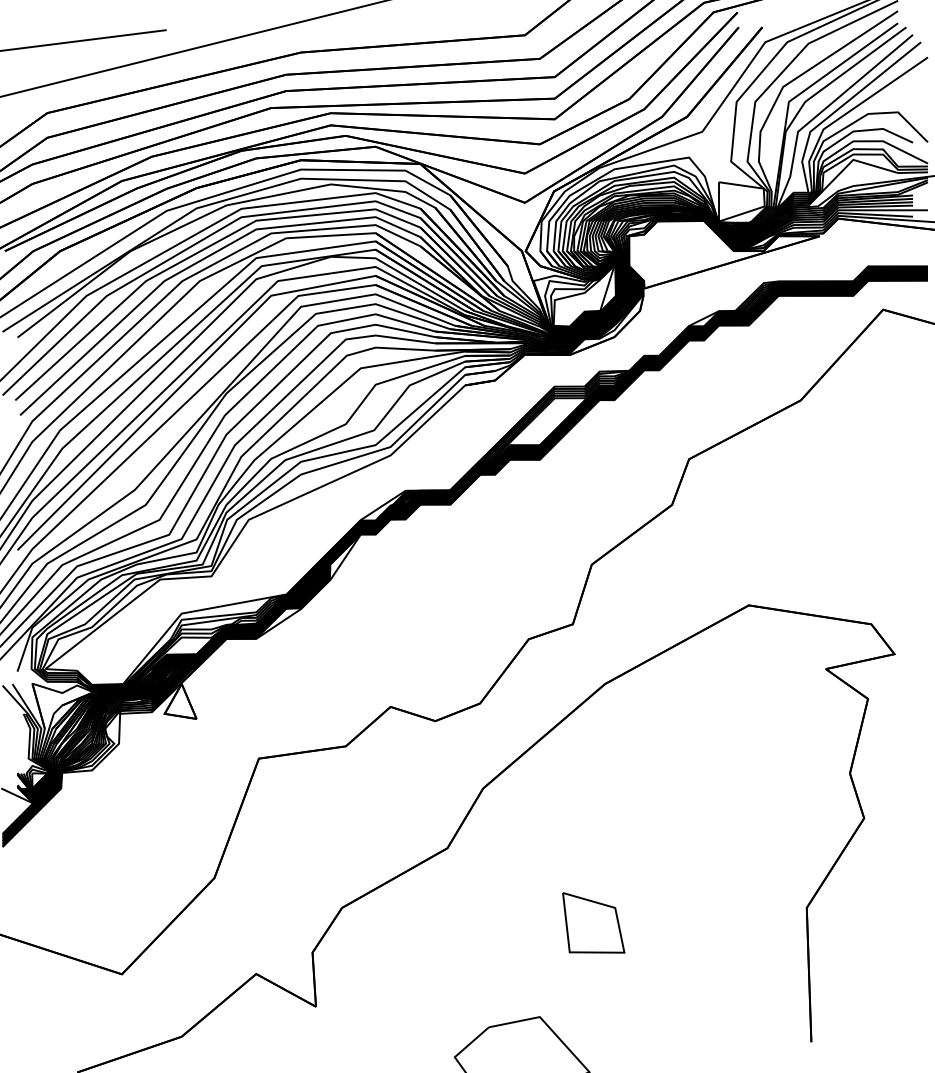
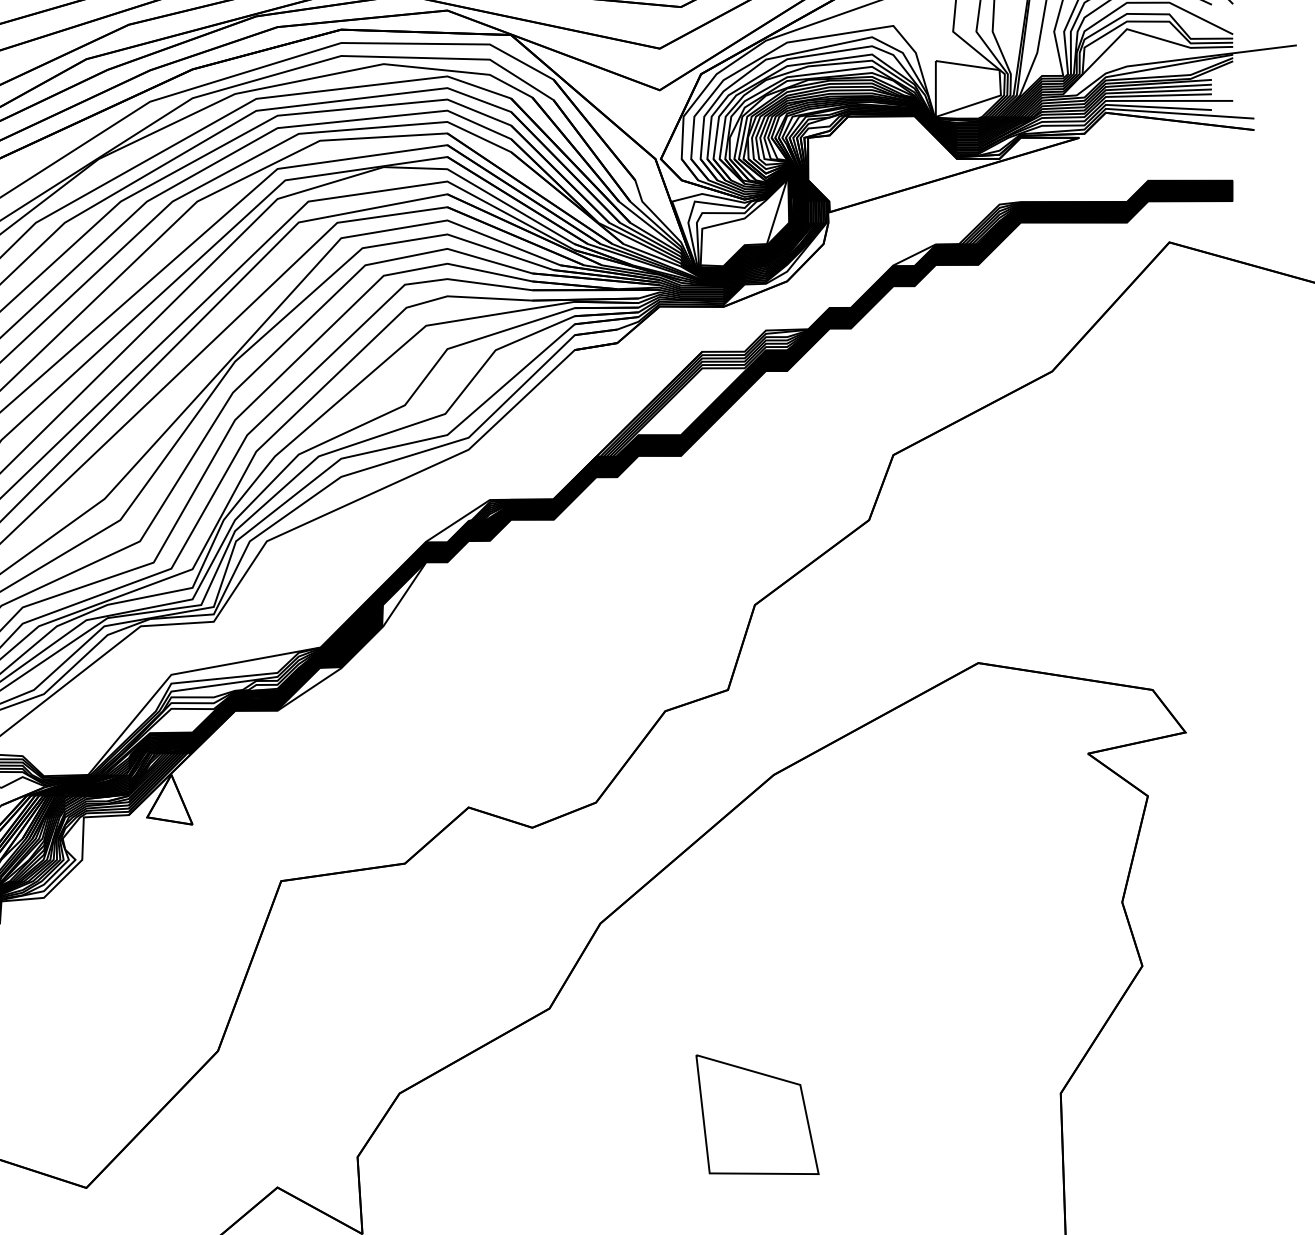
part: (593, 922) -> (757, 1114), size x1.4

